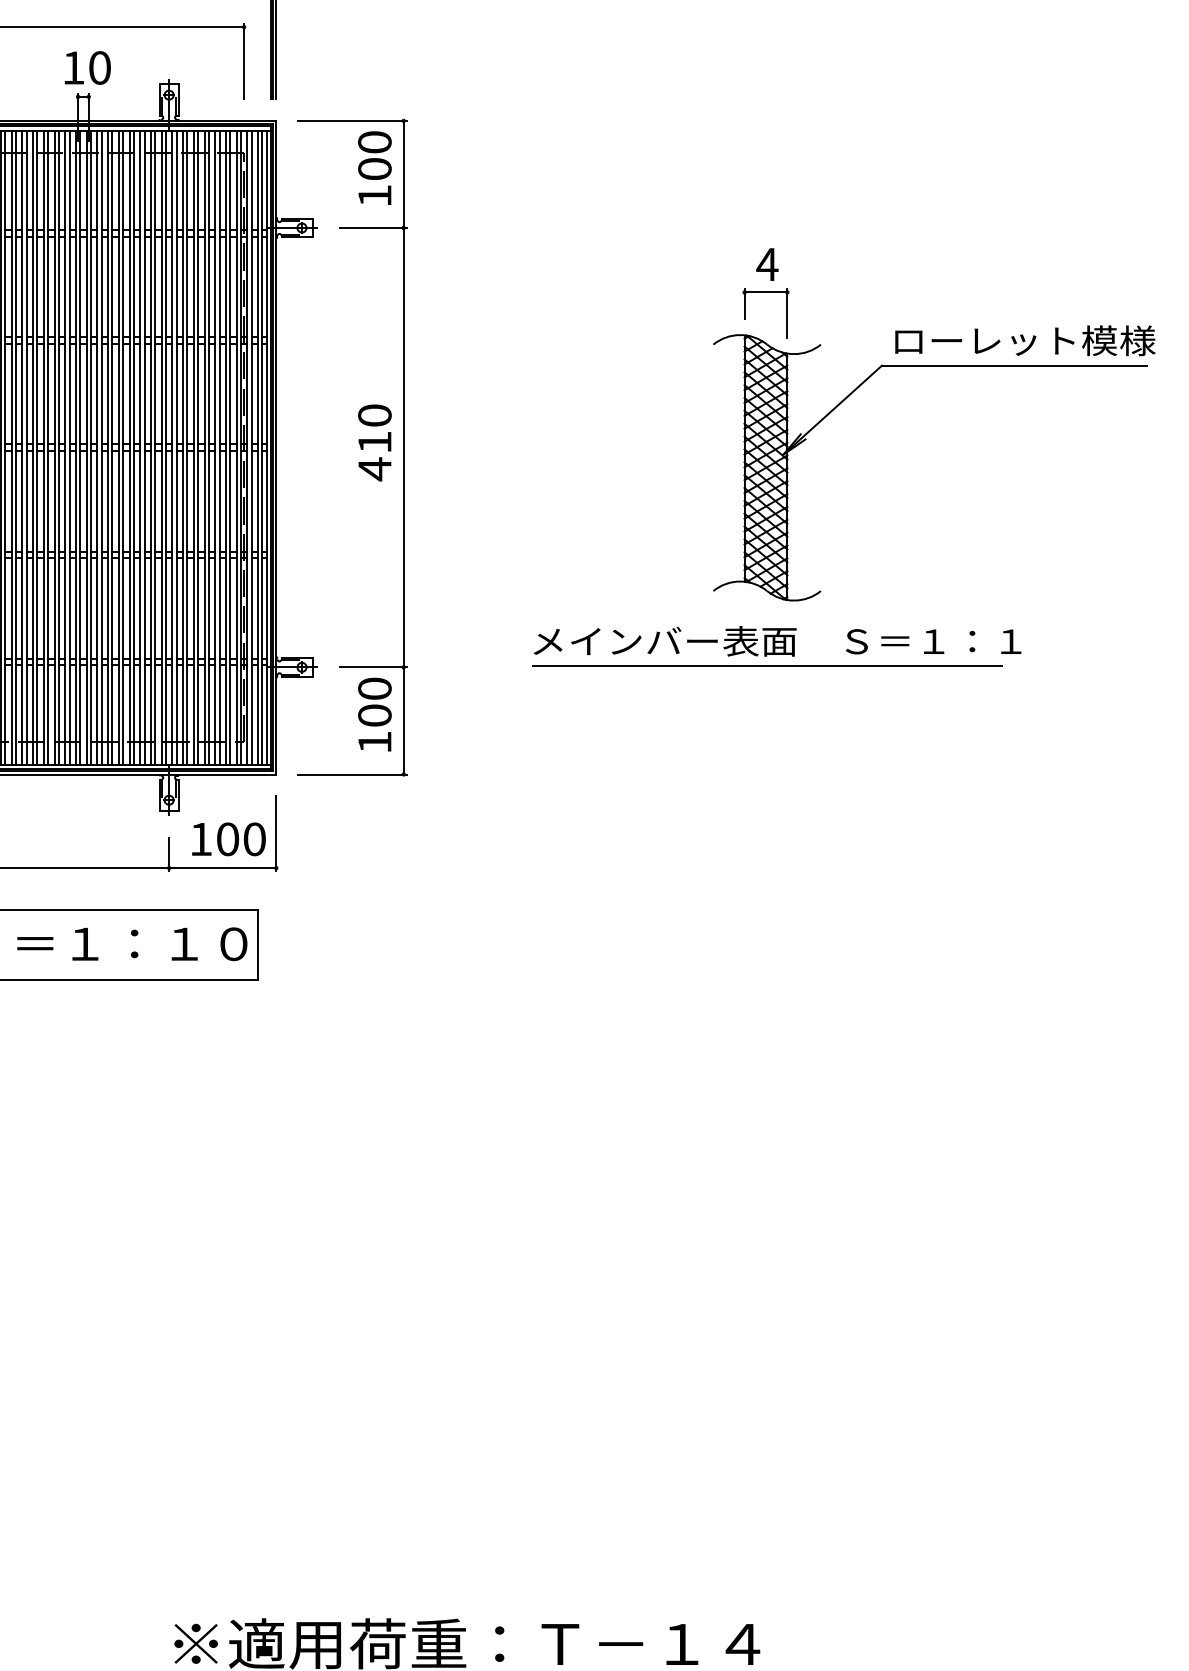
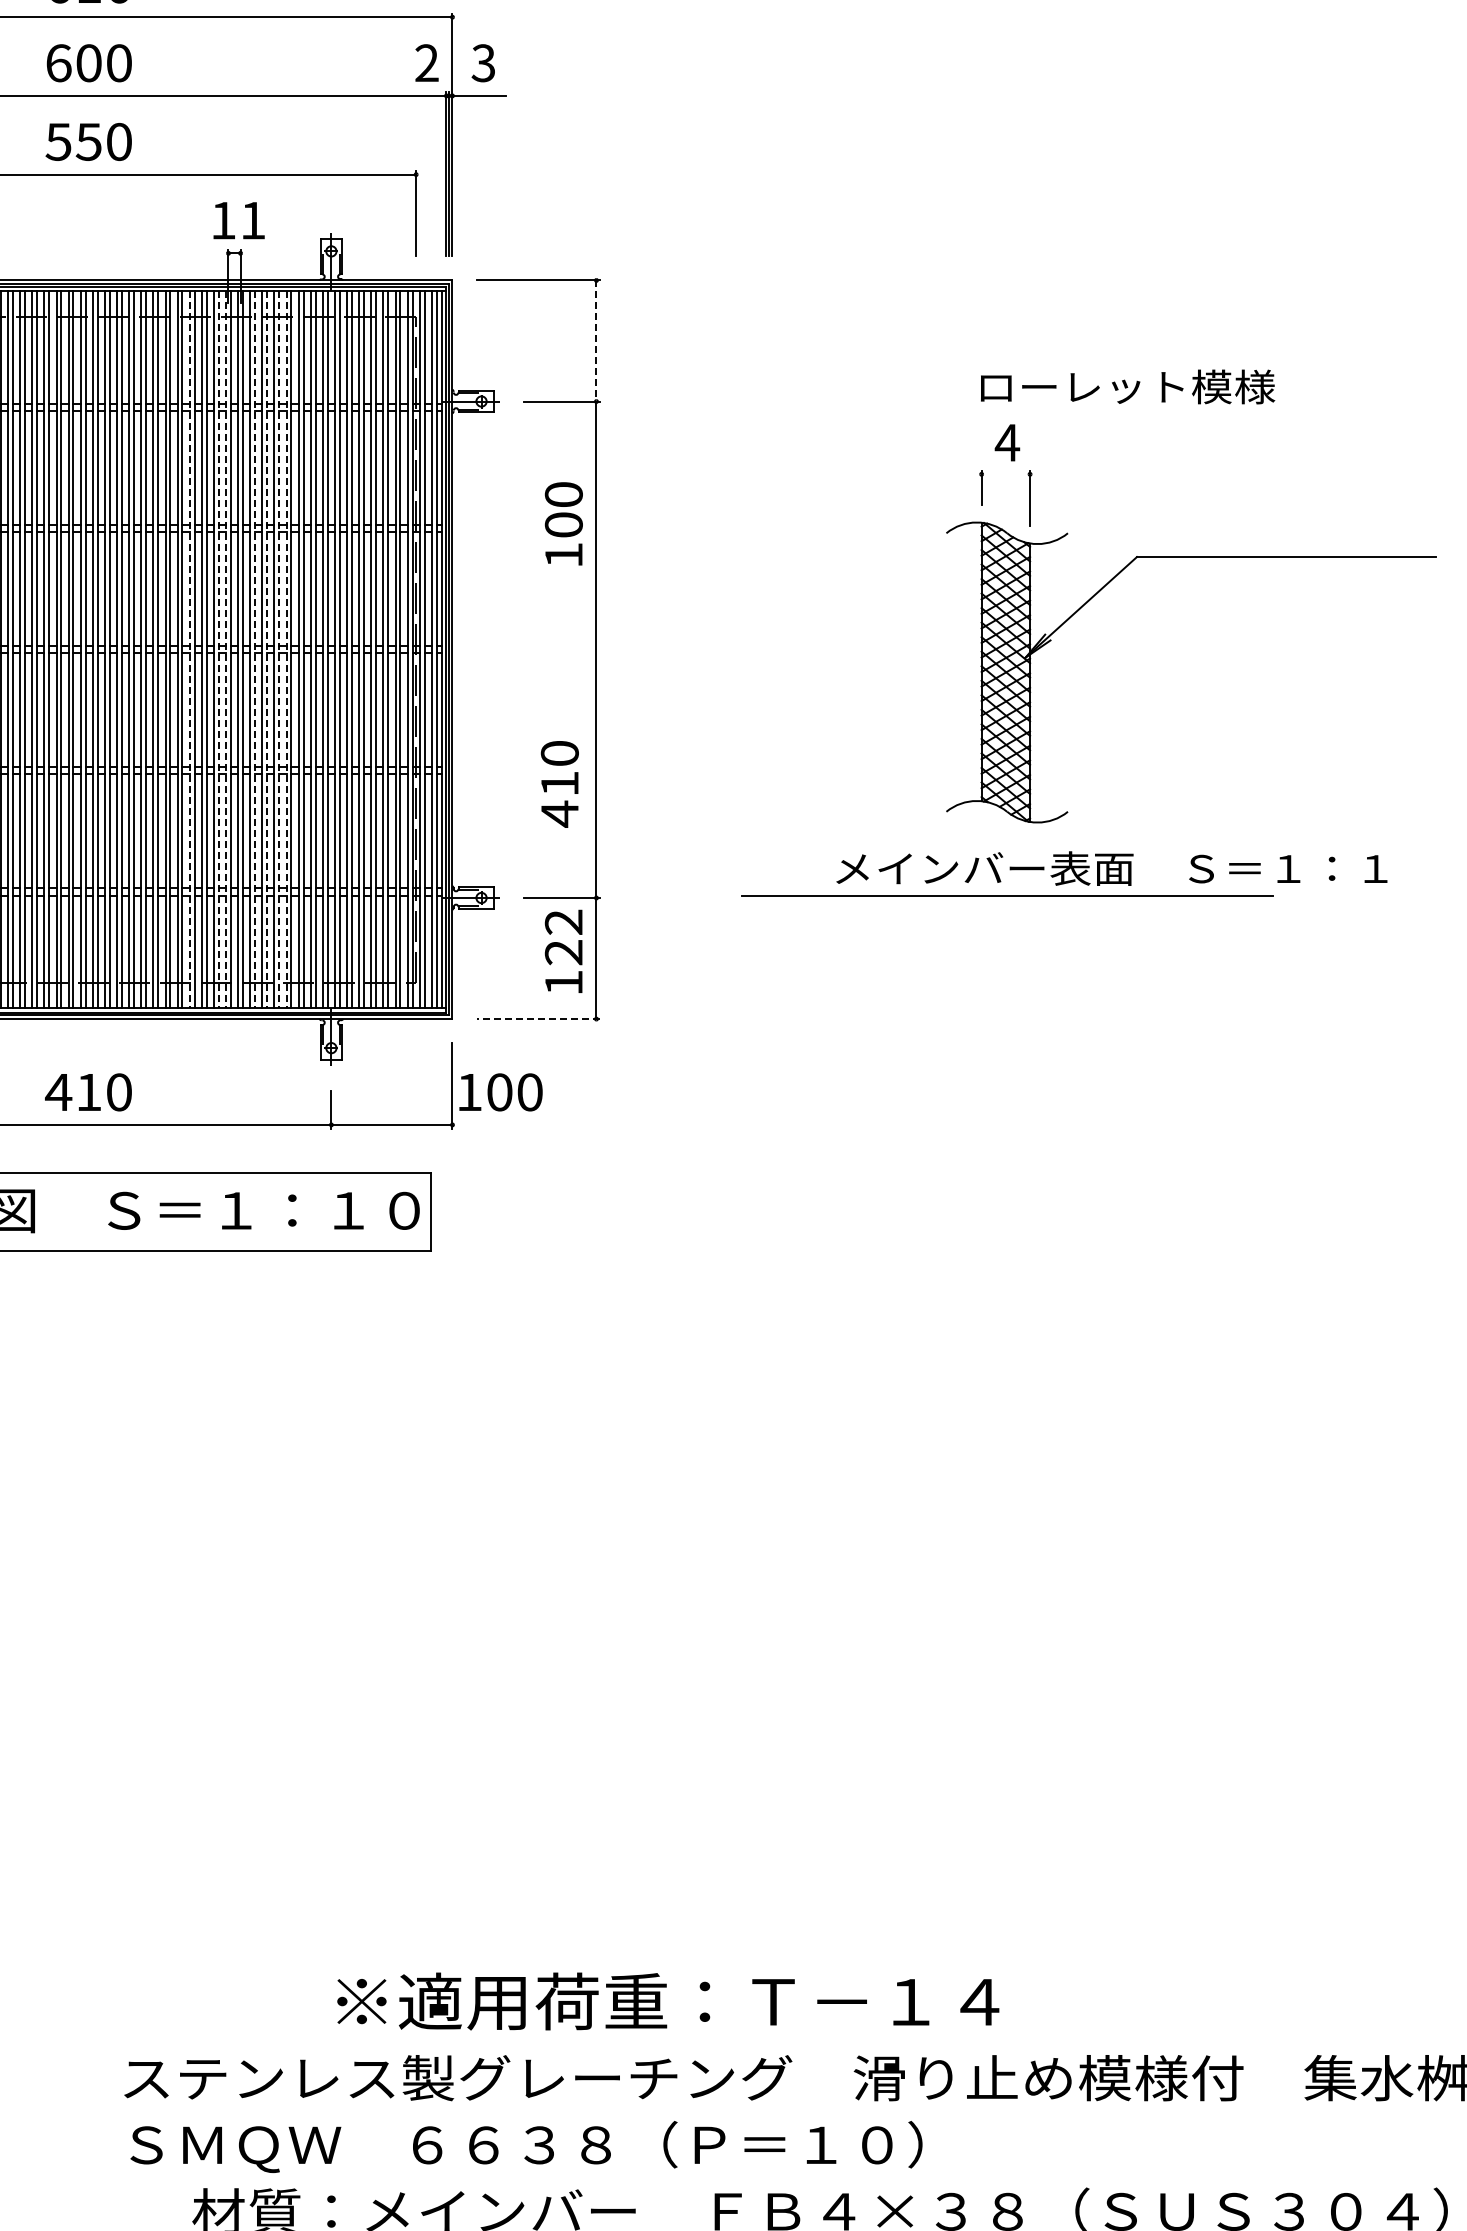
text: (100, 67) -> (253, 220), 10 -> 11
text: (374, 167) -> (563, 523), moved
line: (403, 174) -> (596, 341), solid -> dashed
line: (765, 292) -> (1005, 474), removed
text: (1025, 340) -> (1128, 386), moved
text: (374, 443) -> (559, 784), moved
line: (43, 448) -> (189, 650), solid -> dashed
line: (69, 448) -> (218, 650), solid -> dashed
line: (76, 448) -> (226, 650), solid -> dashed
line: (102, 448) -> (255, 650), solid -> dashed
line: (112, 448) -> (267, 650), solid -> dashed
line: (123, 448) -> (279, 650), solid -> dashed
line: (129, 448) -> (286, 650), solid -> dashed
text: (777, 641) -> (1111, 868), moved
text: (374, 702) -> (563, 937), 100 -> 122
line: (352, 774) -> (538, 1019), solid -> dashed
text: (228, 839) -> (500, 1092), moved

